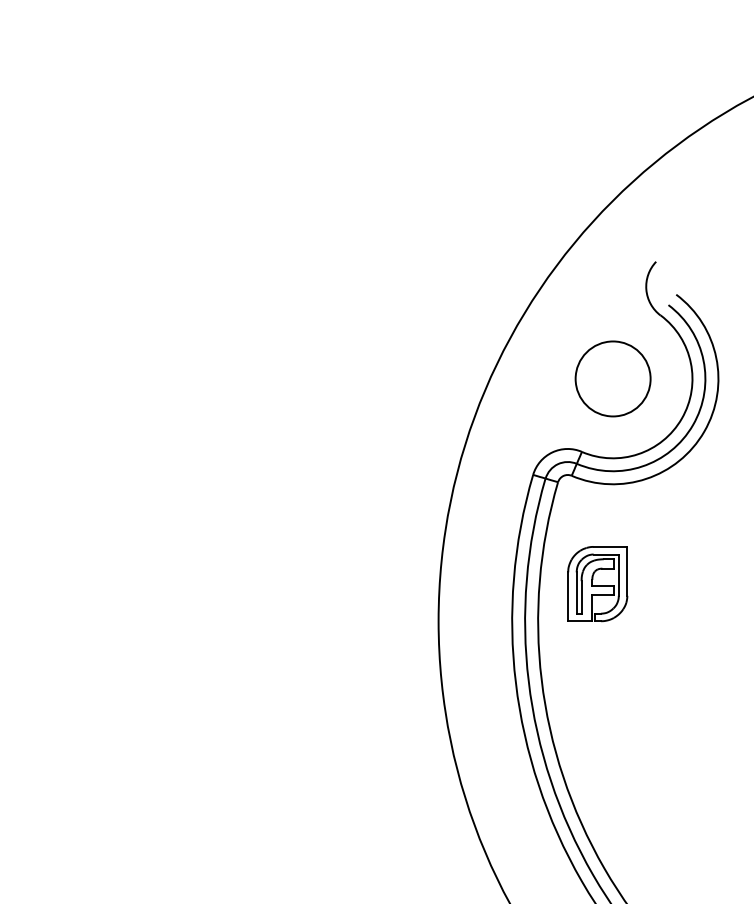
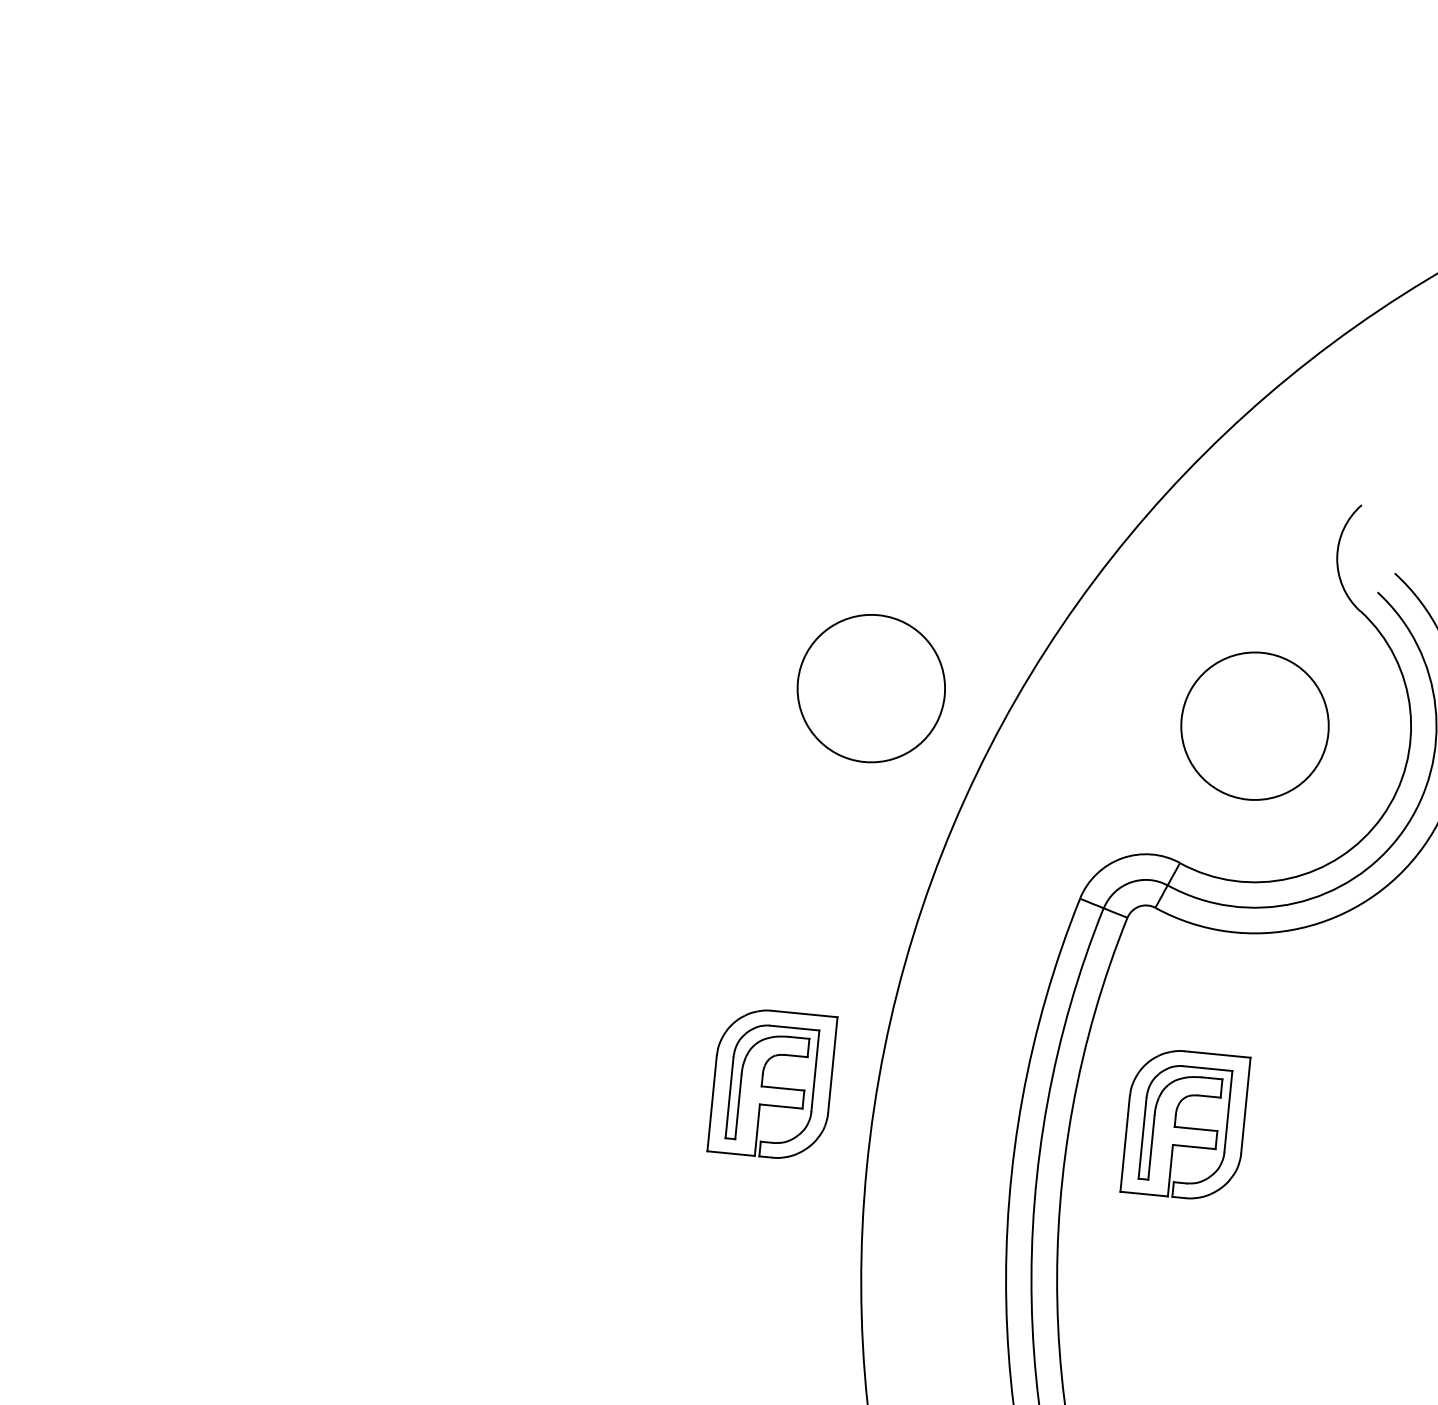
circle: (416, 378) -> (870, 687), added
part: (386, 584) -> (771, 1085), added

